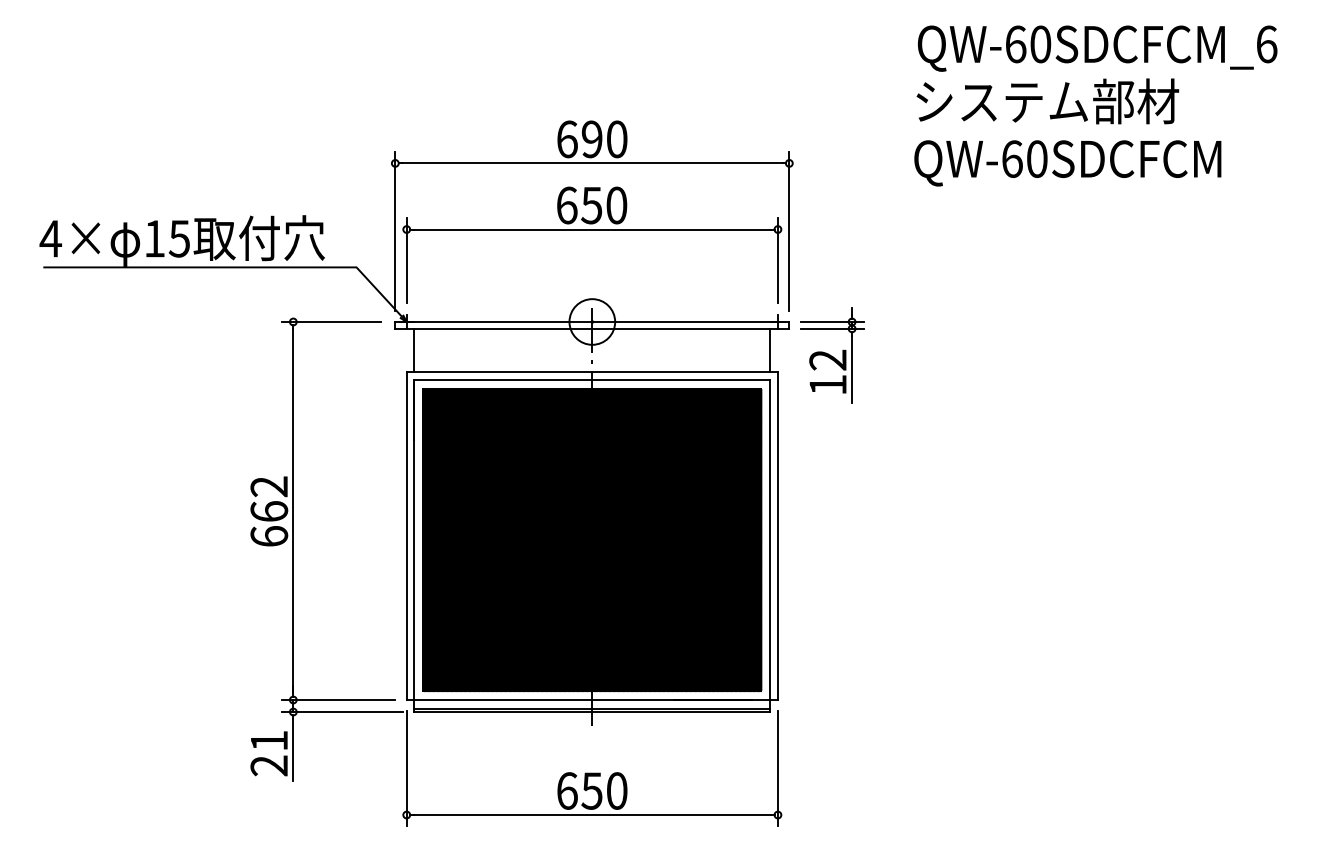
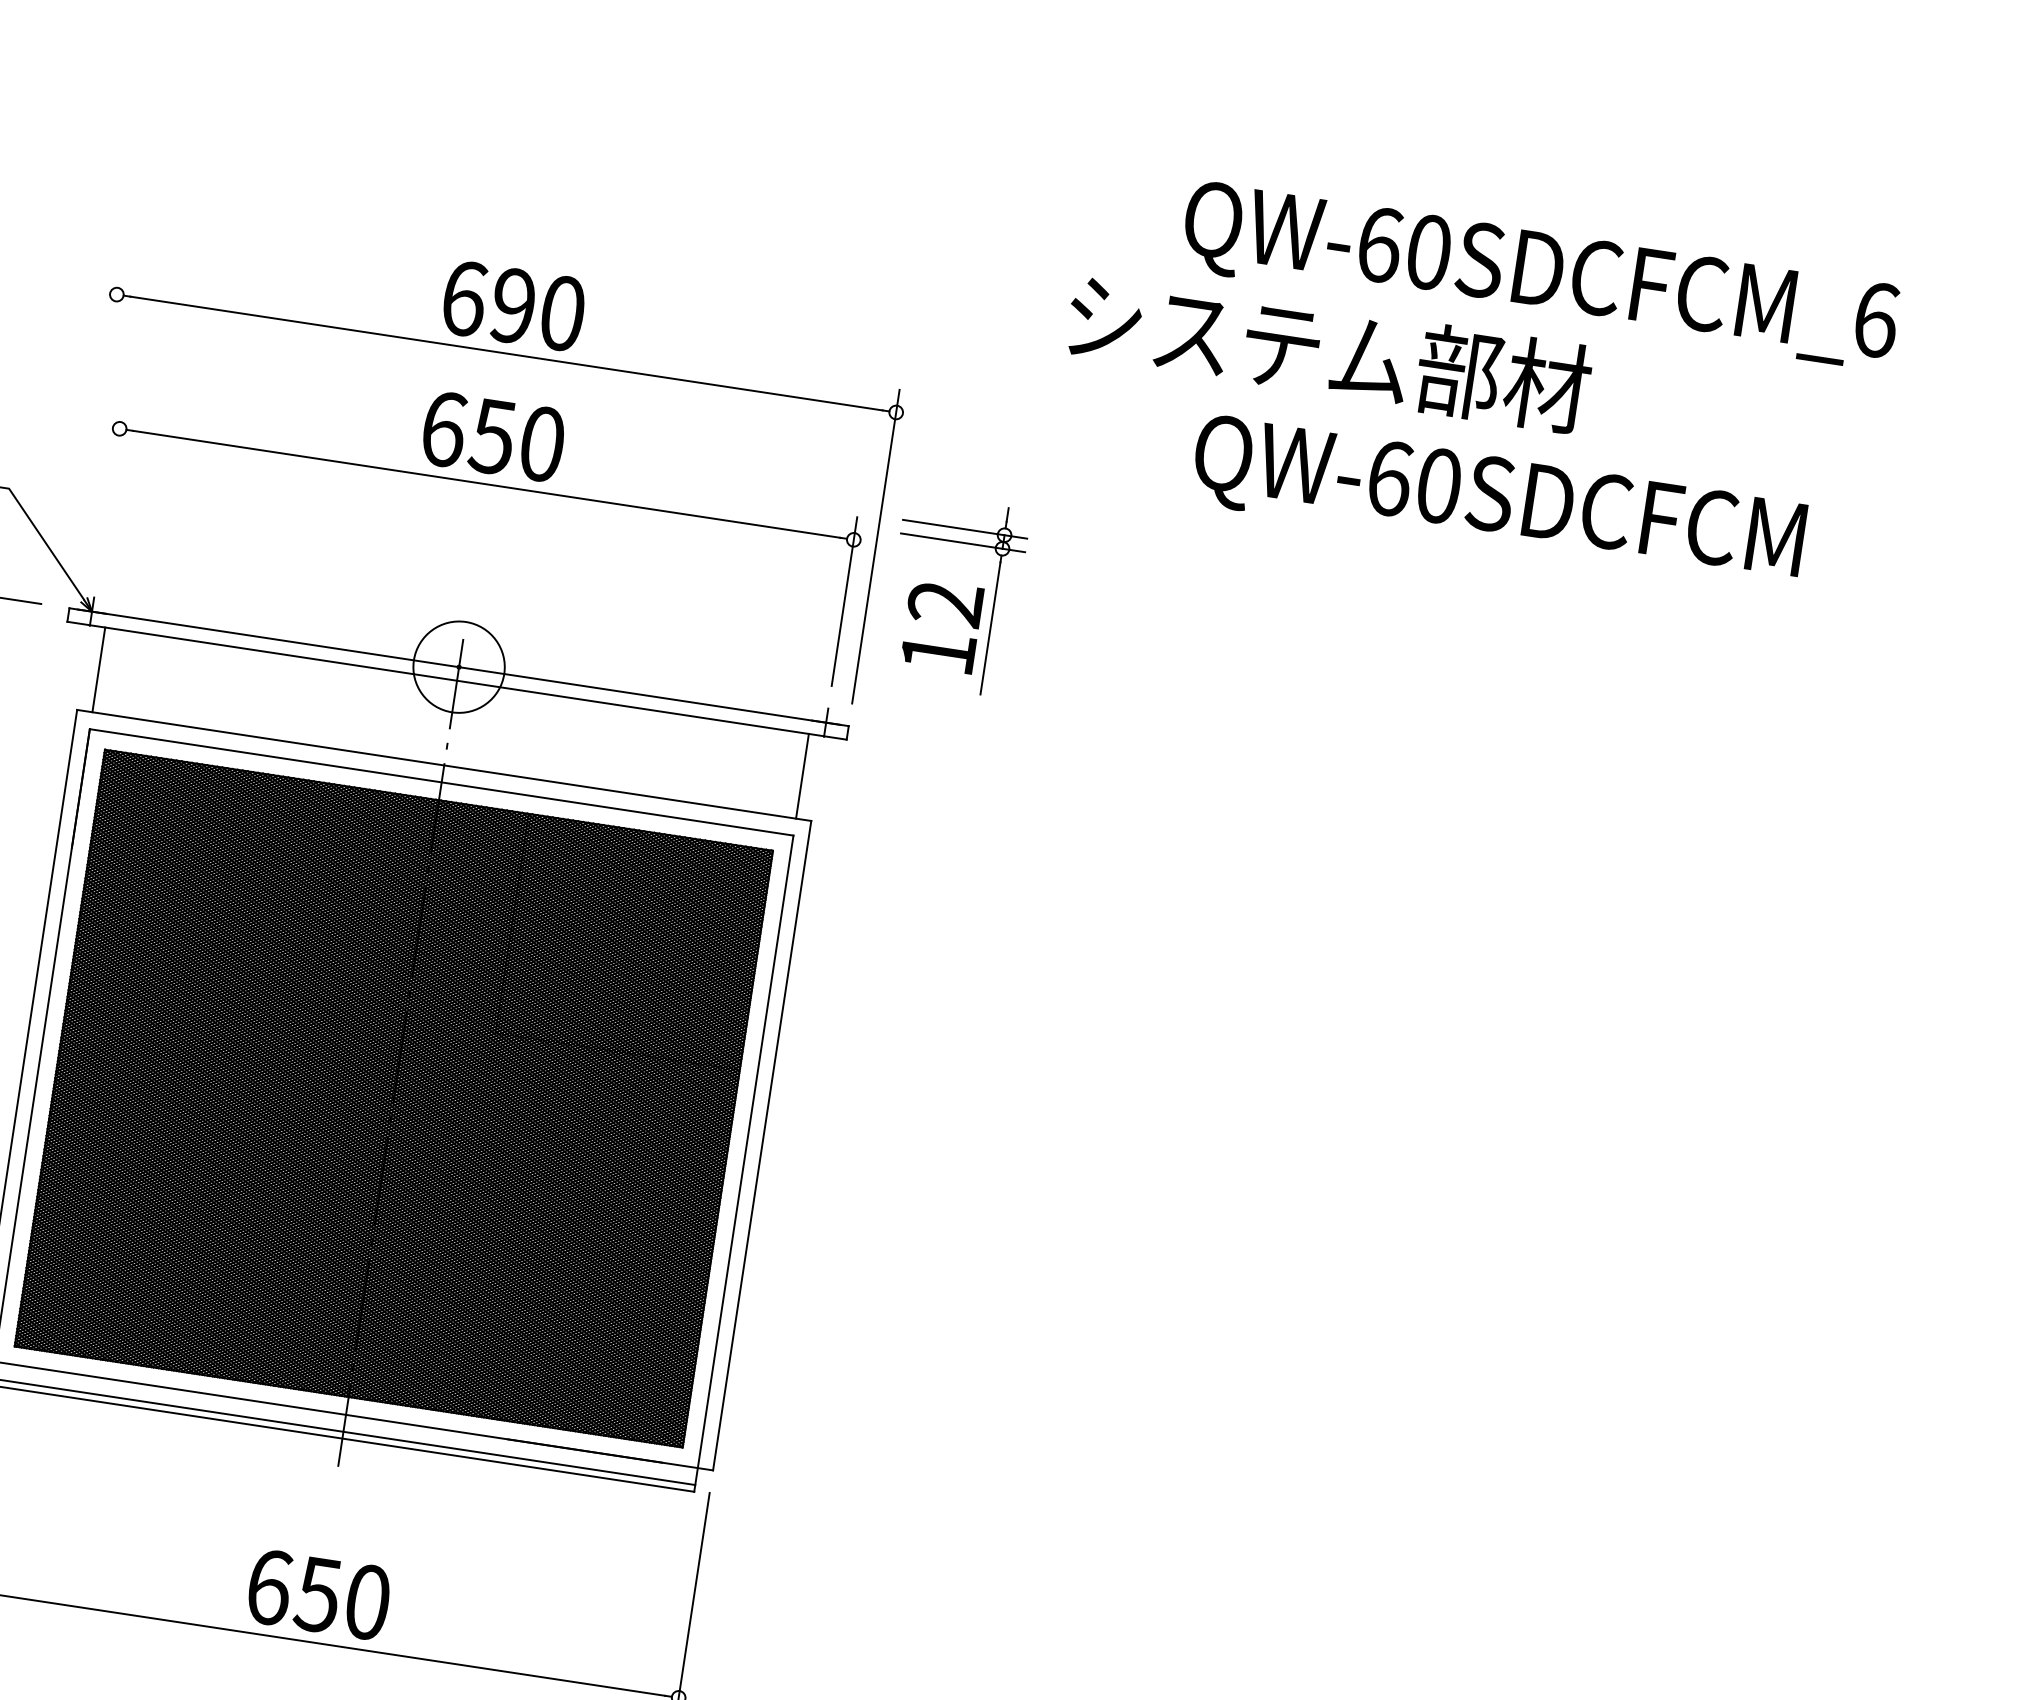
text: (1047, 101) -> (1328, 352), moved
text: (1067, 163) -> (1497, 503), moved
line: (395, 230) -> (97, 427), removed
line: (406, 260) -> (109, 489), removed
part: (832, 355) -> (955, 595), moved

